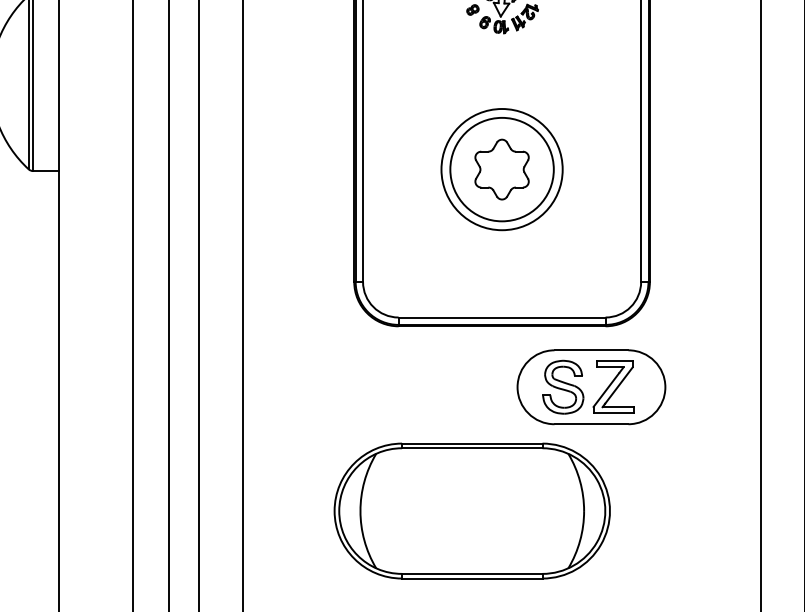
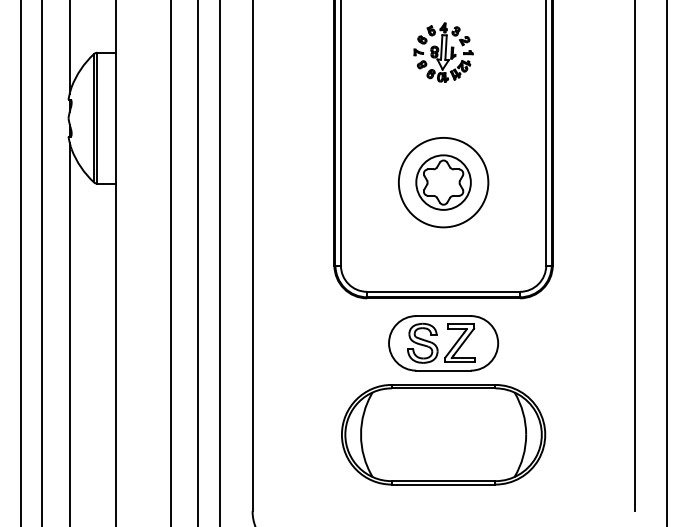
circle: (501, 169) -> (443, 182), size x0.71
part: (591, 387) -> (443, 343), moved
part: (472, 510) -> (443, 434), moved

